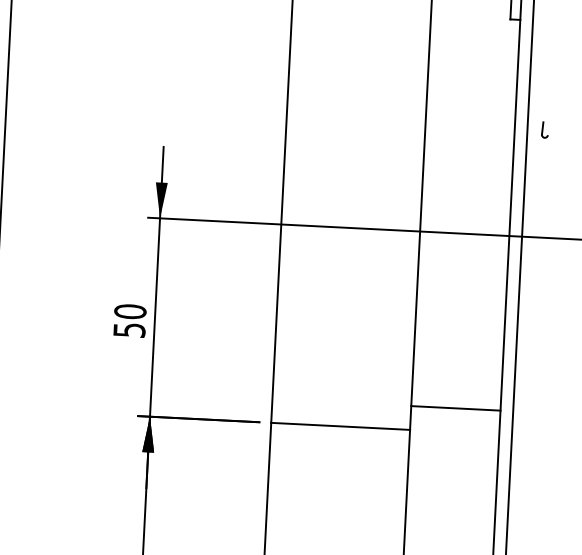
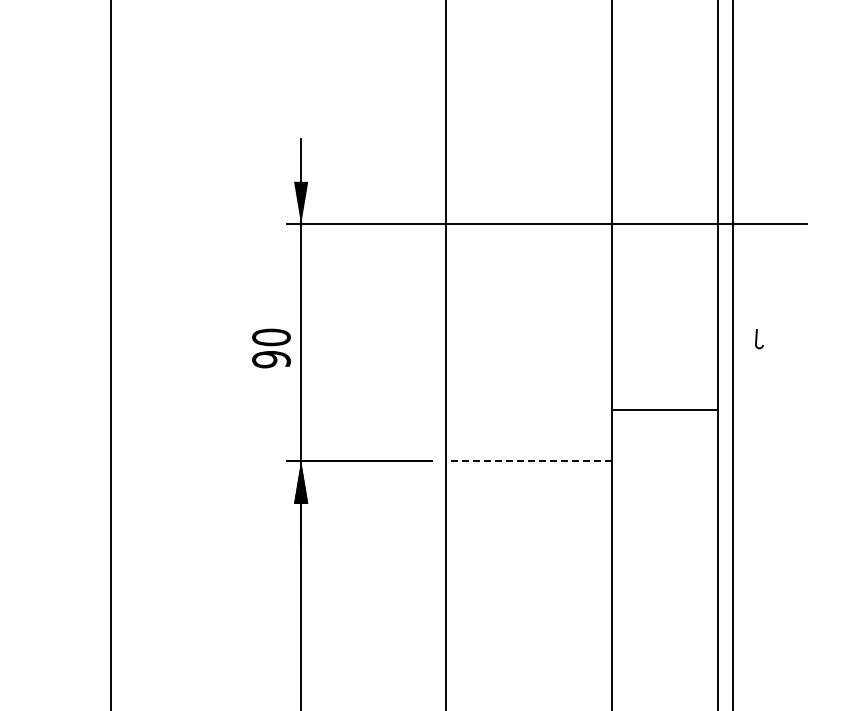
part: (545, 130) -> (759, 339), moved
text: (129, 330) -> (271, 359), 50 -> 90
line: (455, 407) -> (664, 409), moved
line: (340, 426) -> (528, 461), solid -> dashed

